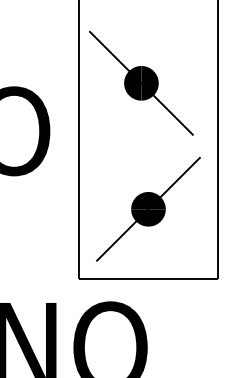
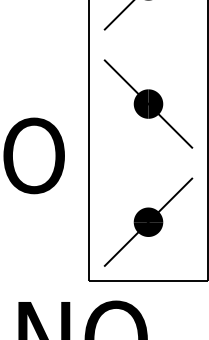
part: (141, 82) -> (148, 103), moved

